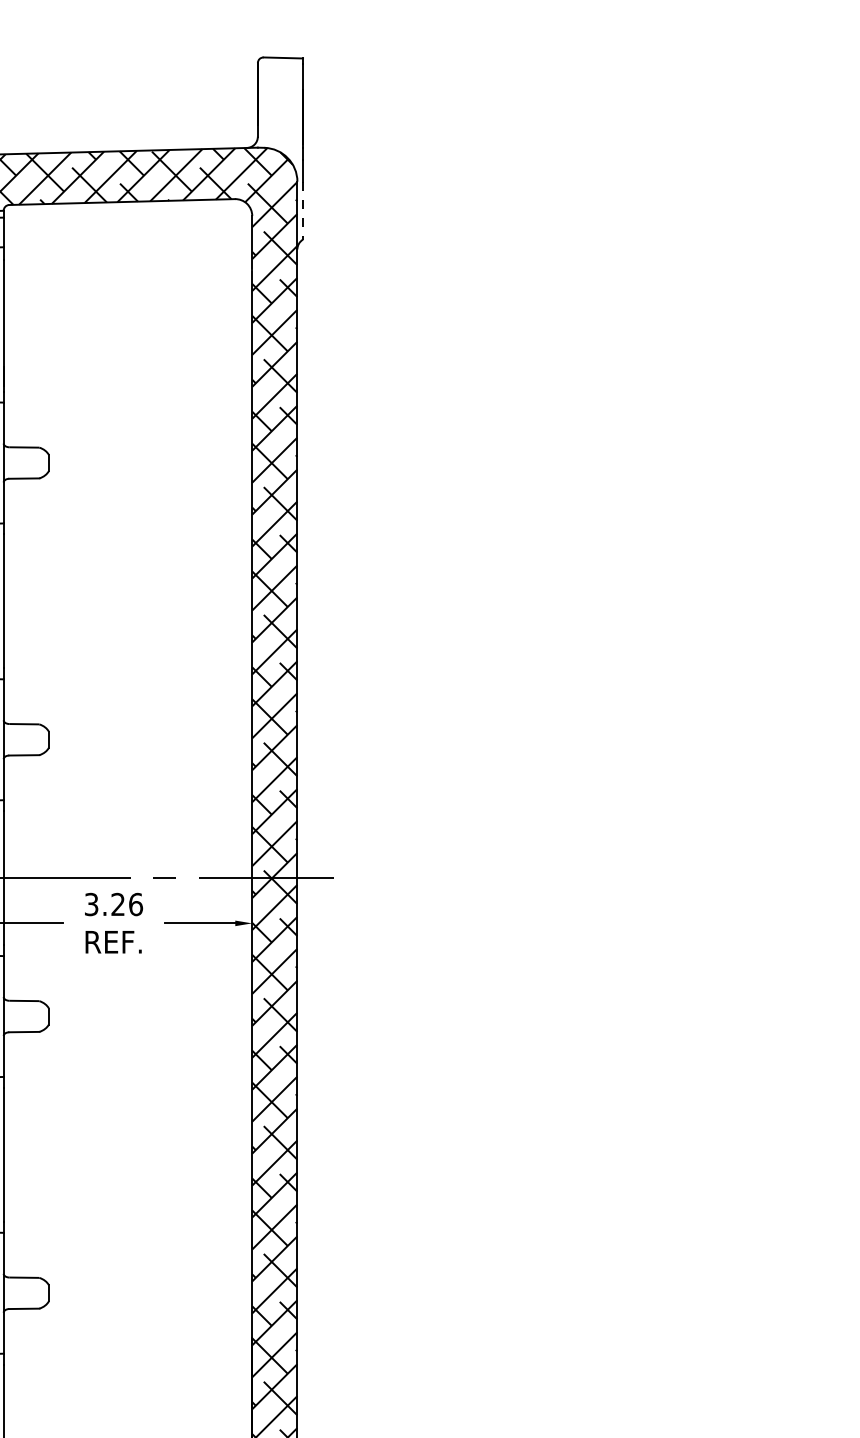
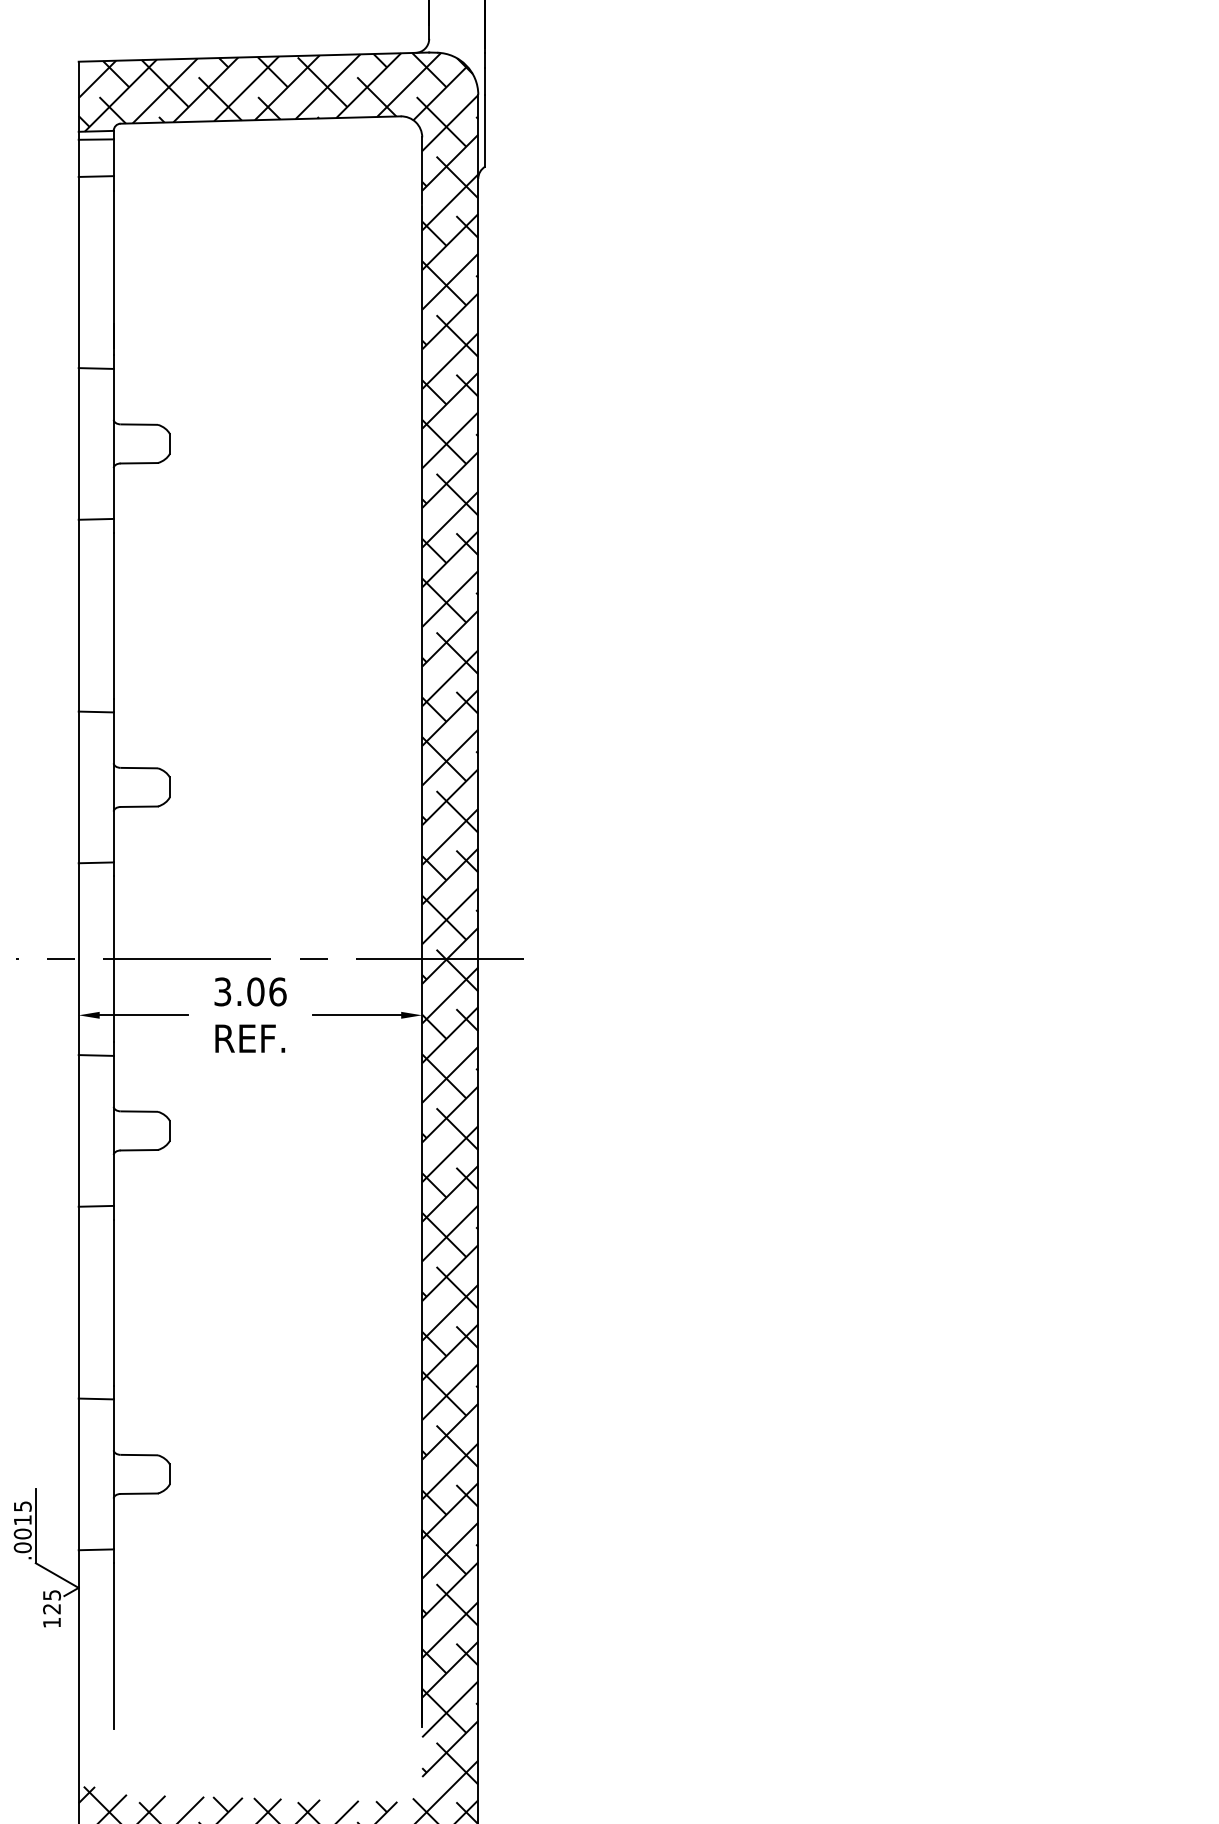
line: (303, 210) -> (485, 130), dashed -> solid
text: (117, 904) -> (255, 991), 3.26 -> 3.06

